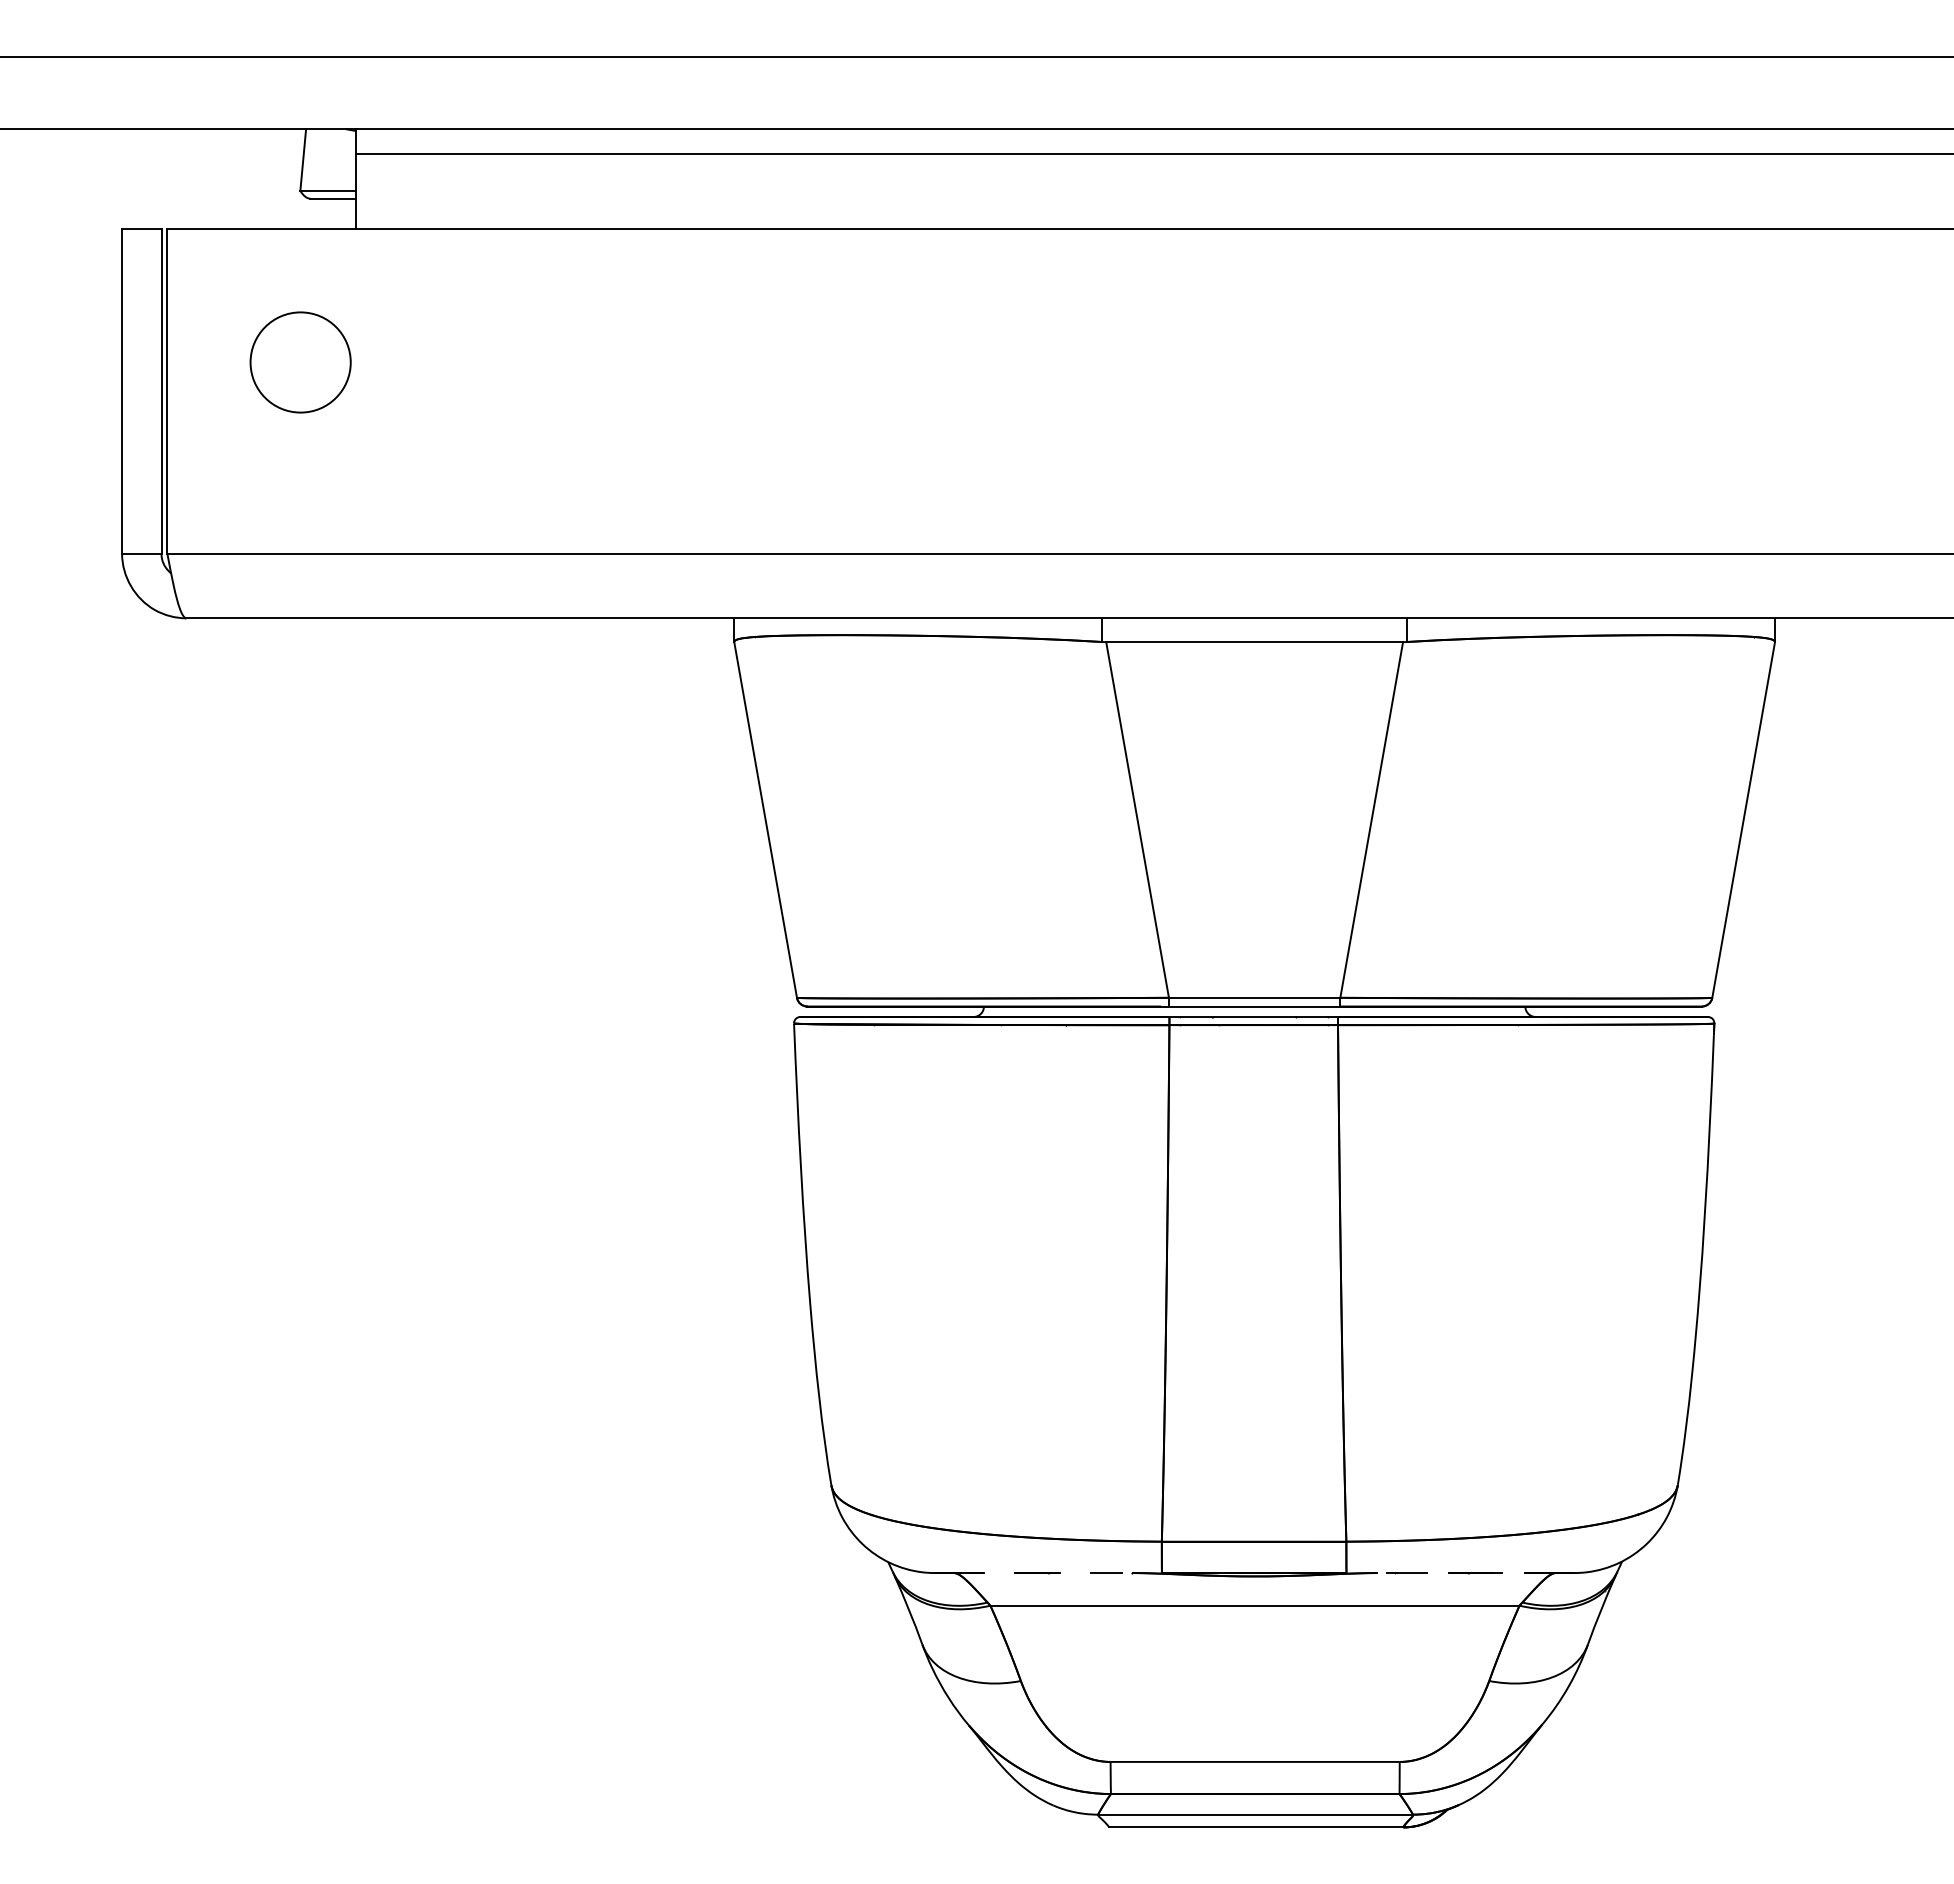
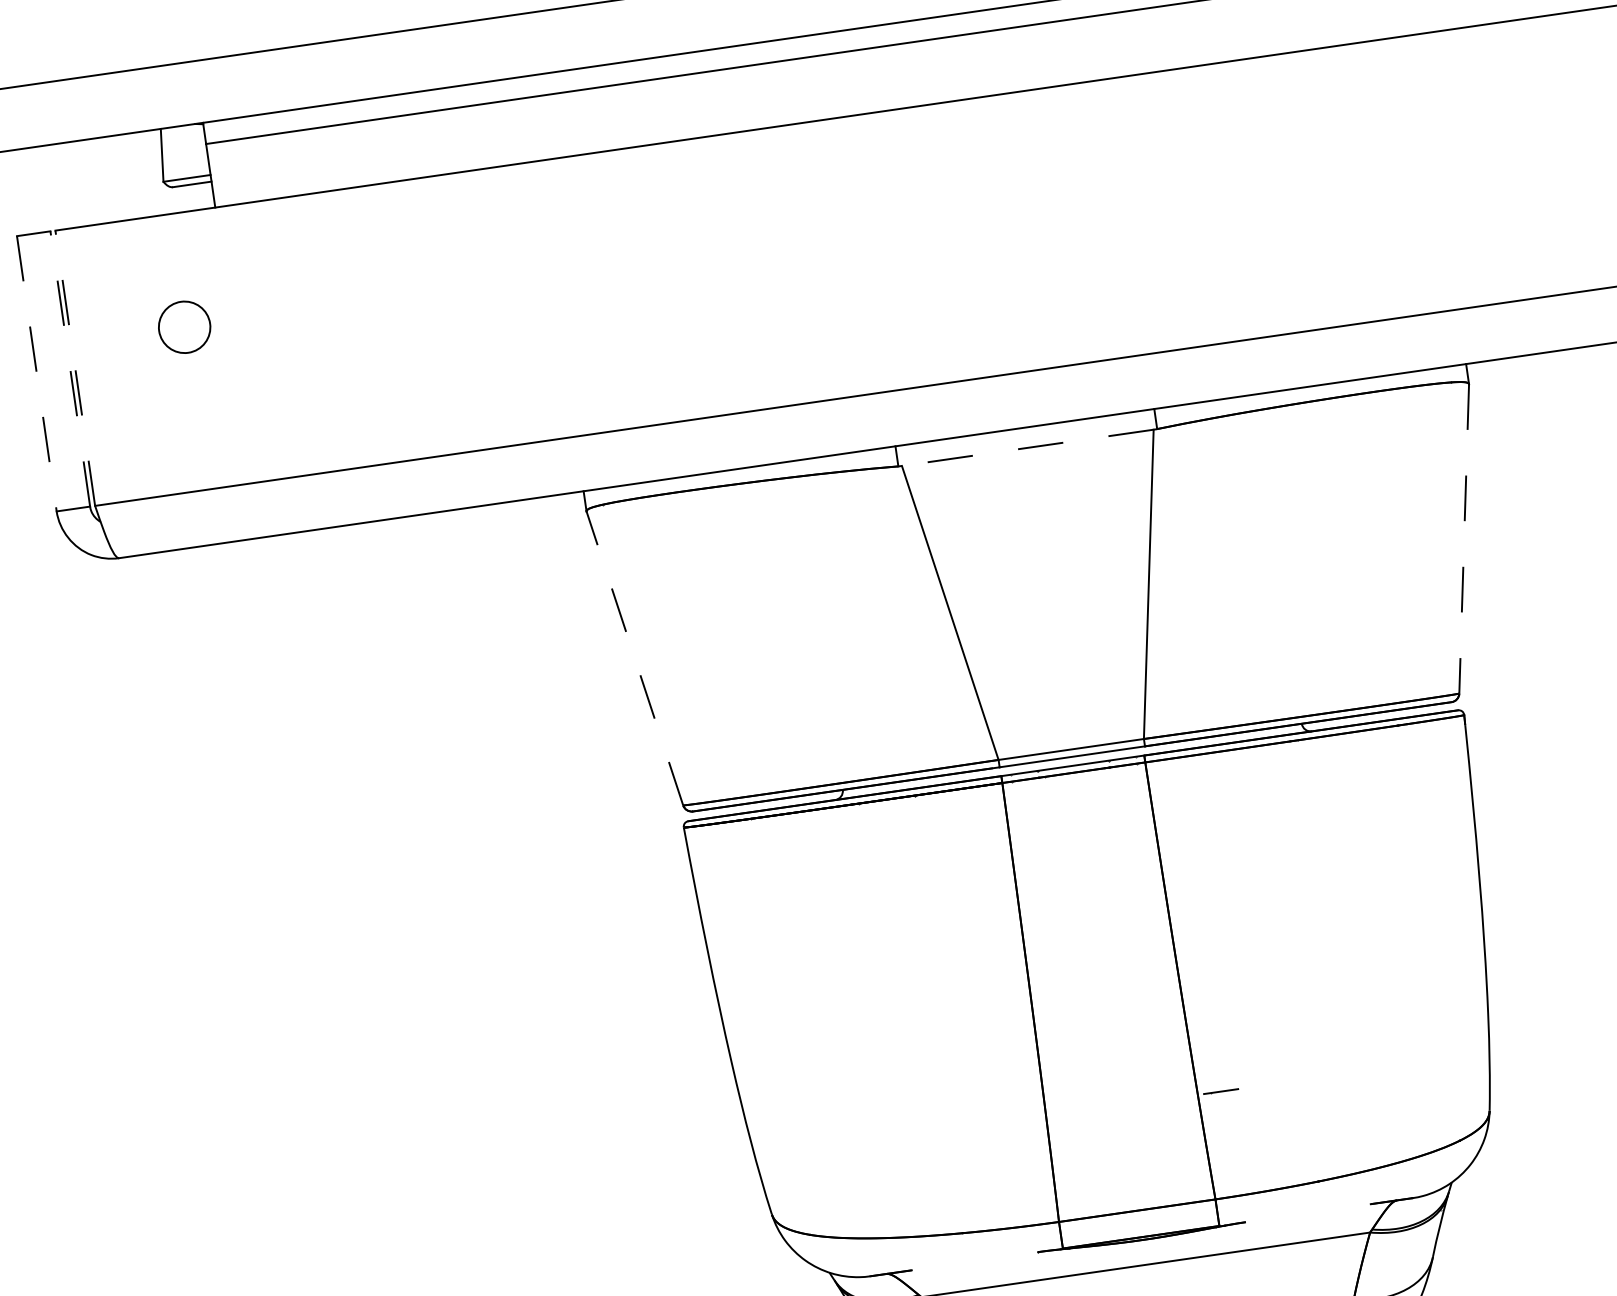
circle: (300, 362) -> (184, 327), size x0.6
line: (161, 391) -> (70, 368), solid -> dashed
line: (167, 391) -> (75, 368), solid -> dashed
line: (122, 392) -> (37, 374), solid -> dashed
line: (1254, 642) -> (1027, 448), solid -> dashed
line: (765, 819) -> (634, 658), solid -> dashed
line: (1743, 819) -> (1463, 538), solid -> dashed
line: (1037, 1573) -> (957, 1264), removed
line: (1105, 1573) -> (1015, 1255), removed
line: (1406, 1573) -> (1220, 1092), moved
line: (1475, 1573) -> (1328, 1210), removed

